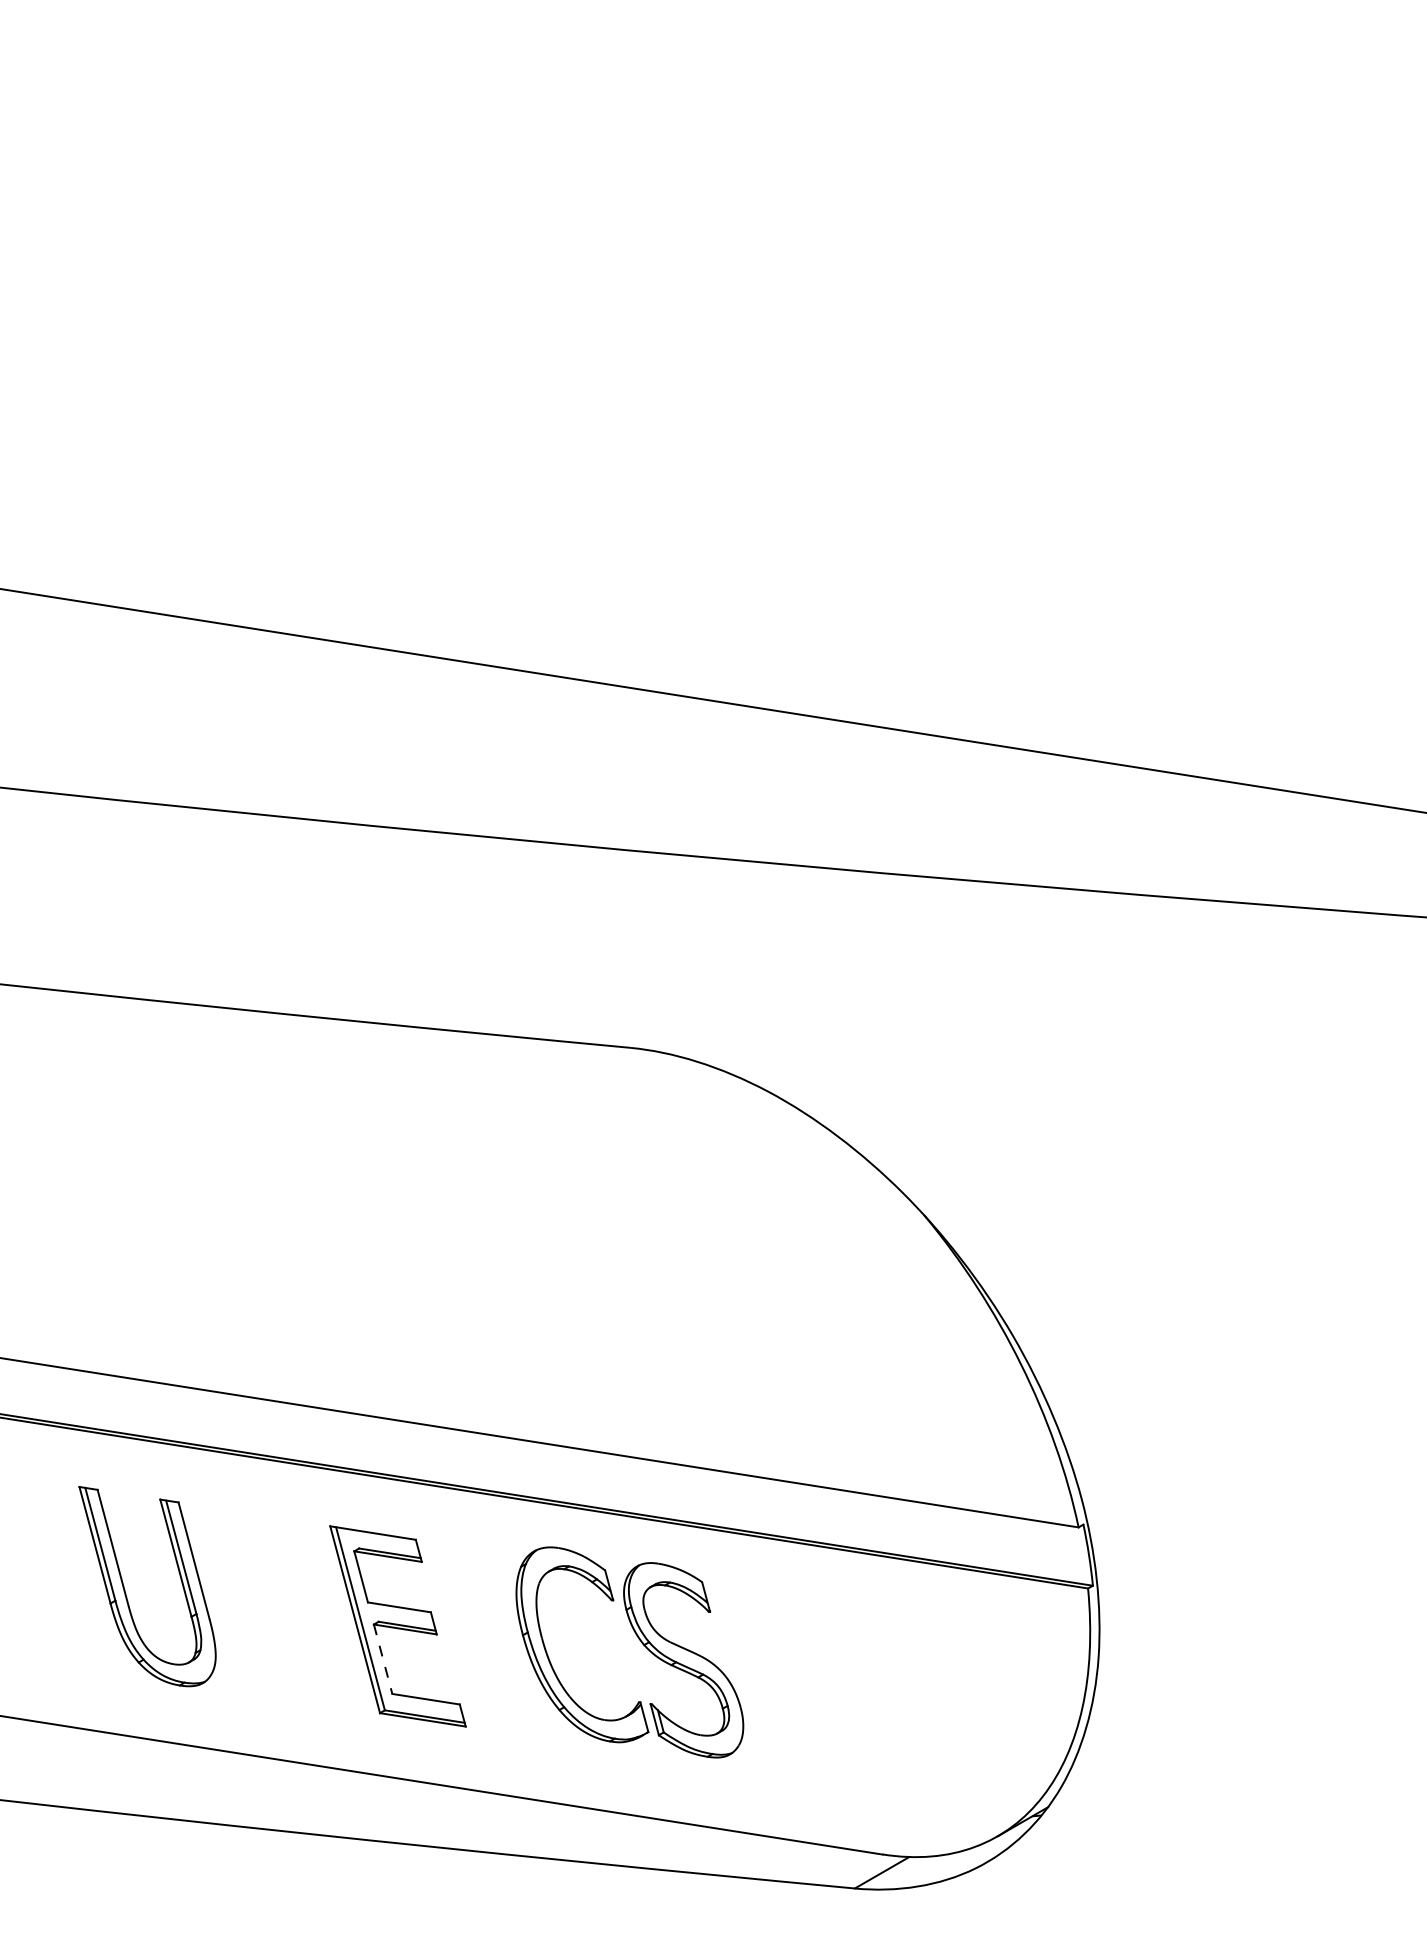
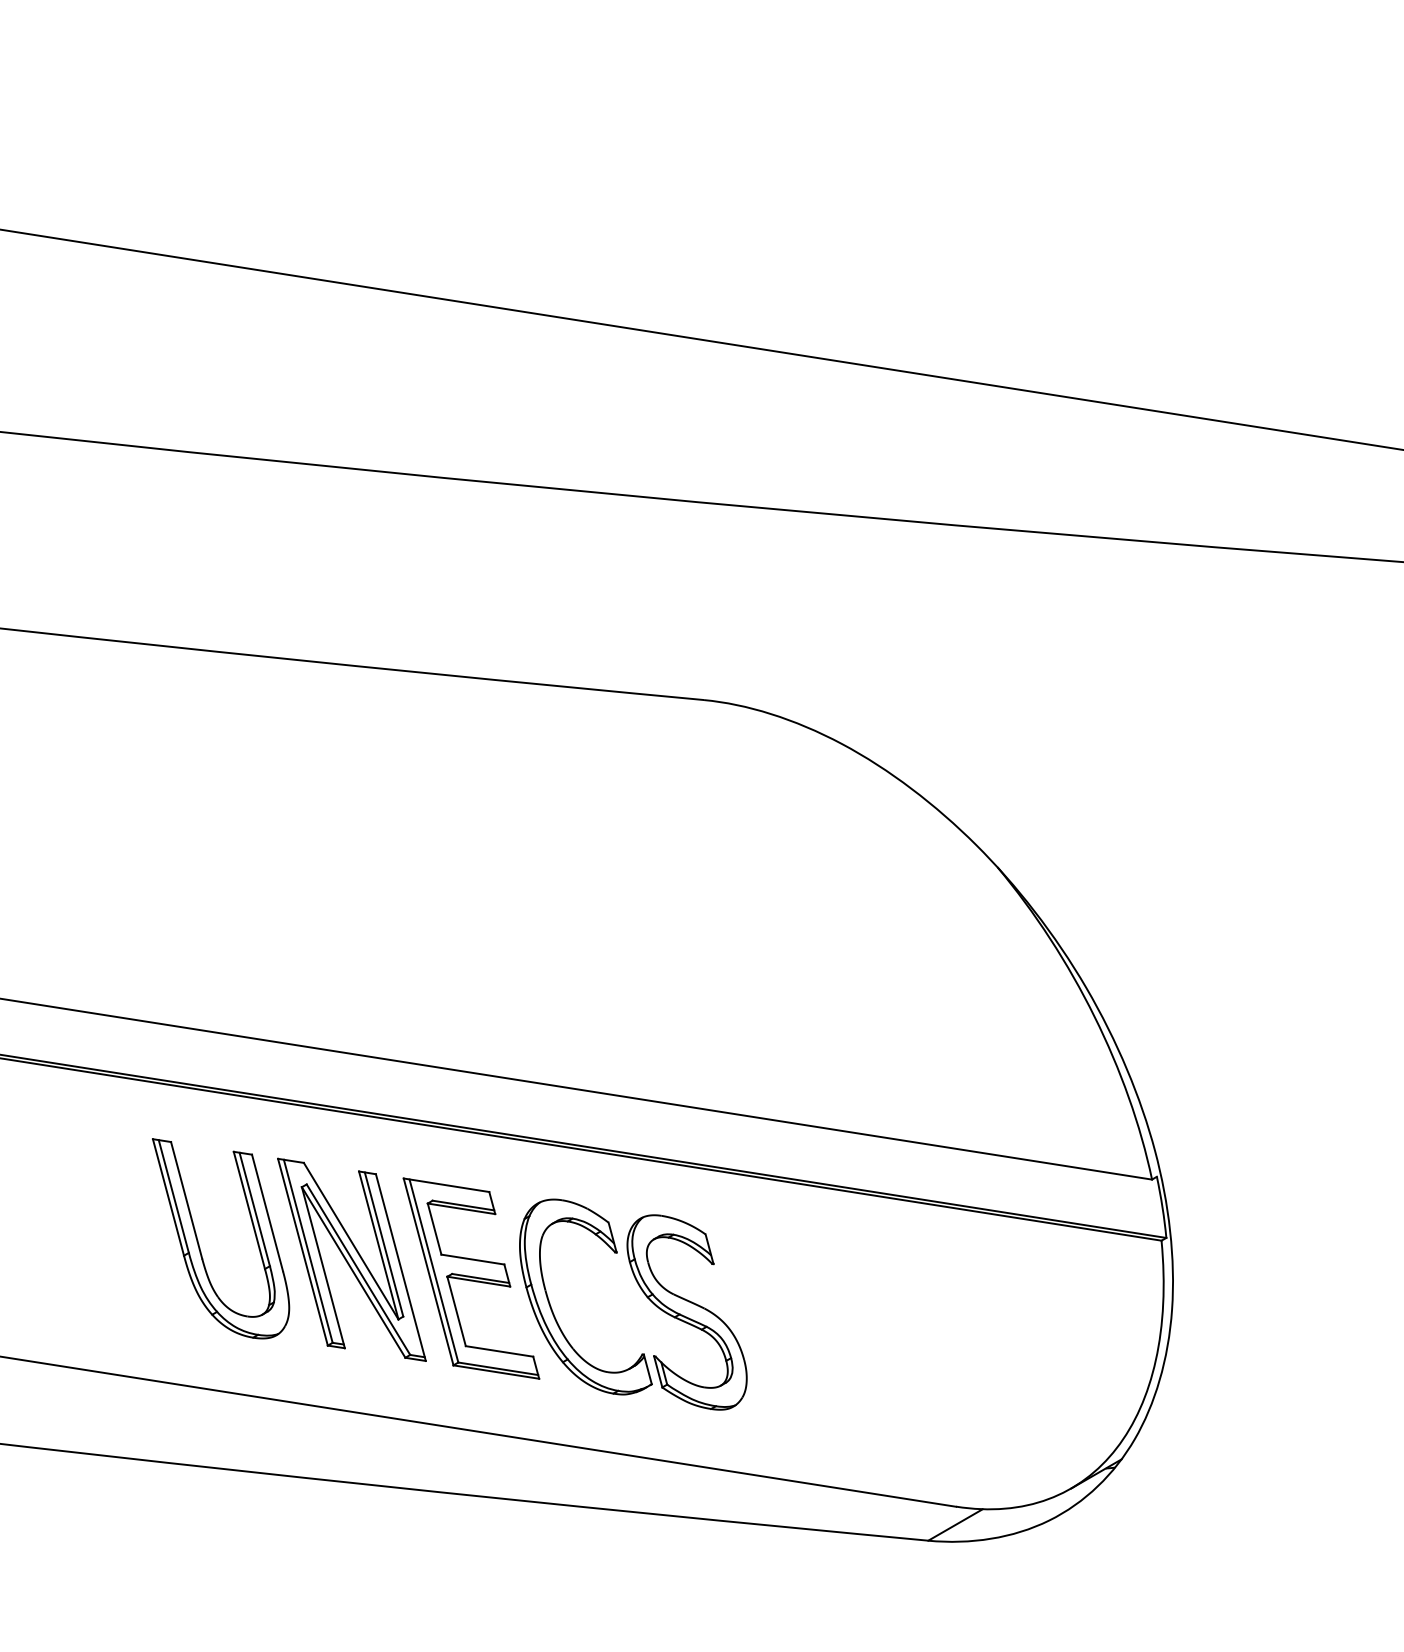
part: (278, 1607) -> (351, 1259), added
part: (641, 1643) -> (644, 1295), moved
line: (383, 1659) -> (456, 1311), dashed -> solid

